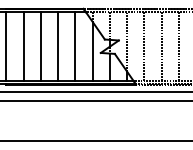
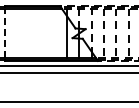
line: (6, 46) -> (4, 33), solid -> dashed
line: (24, 46) -> (17, 33), removed
line: (40, 46) -> (29, 33), removed
line: (57, 46) -> (41, 33), removed
line: (75, 46) -> (54, 33), removed

